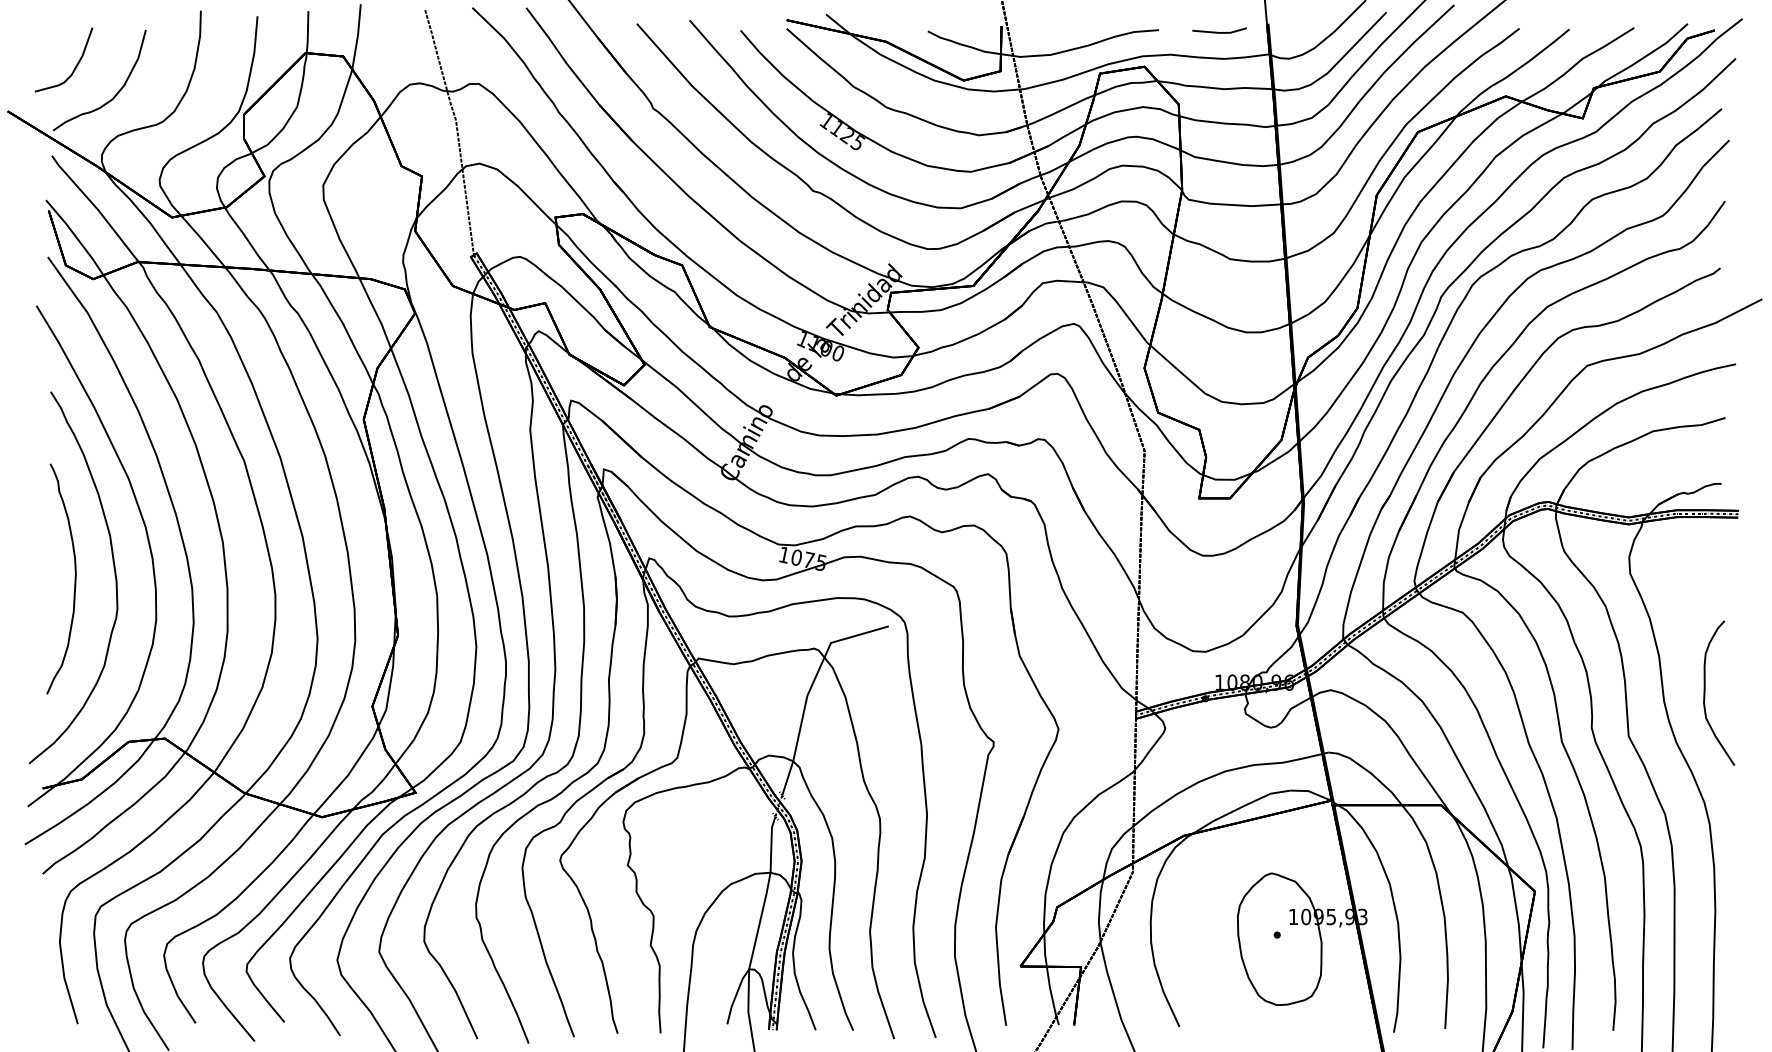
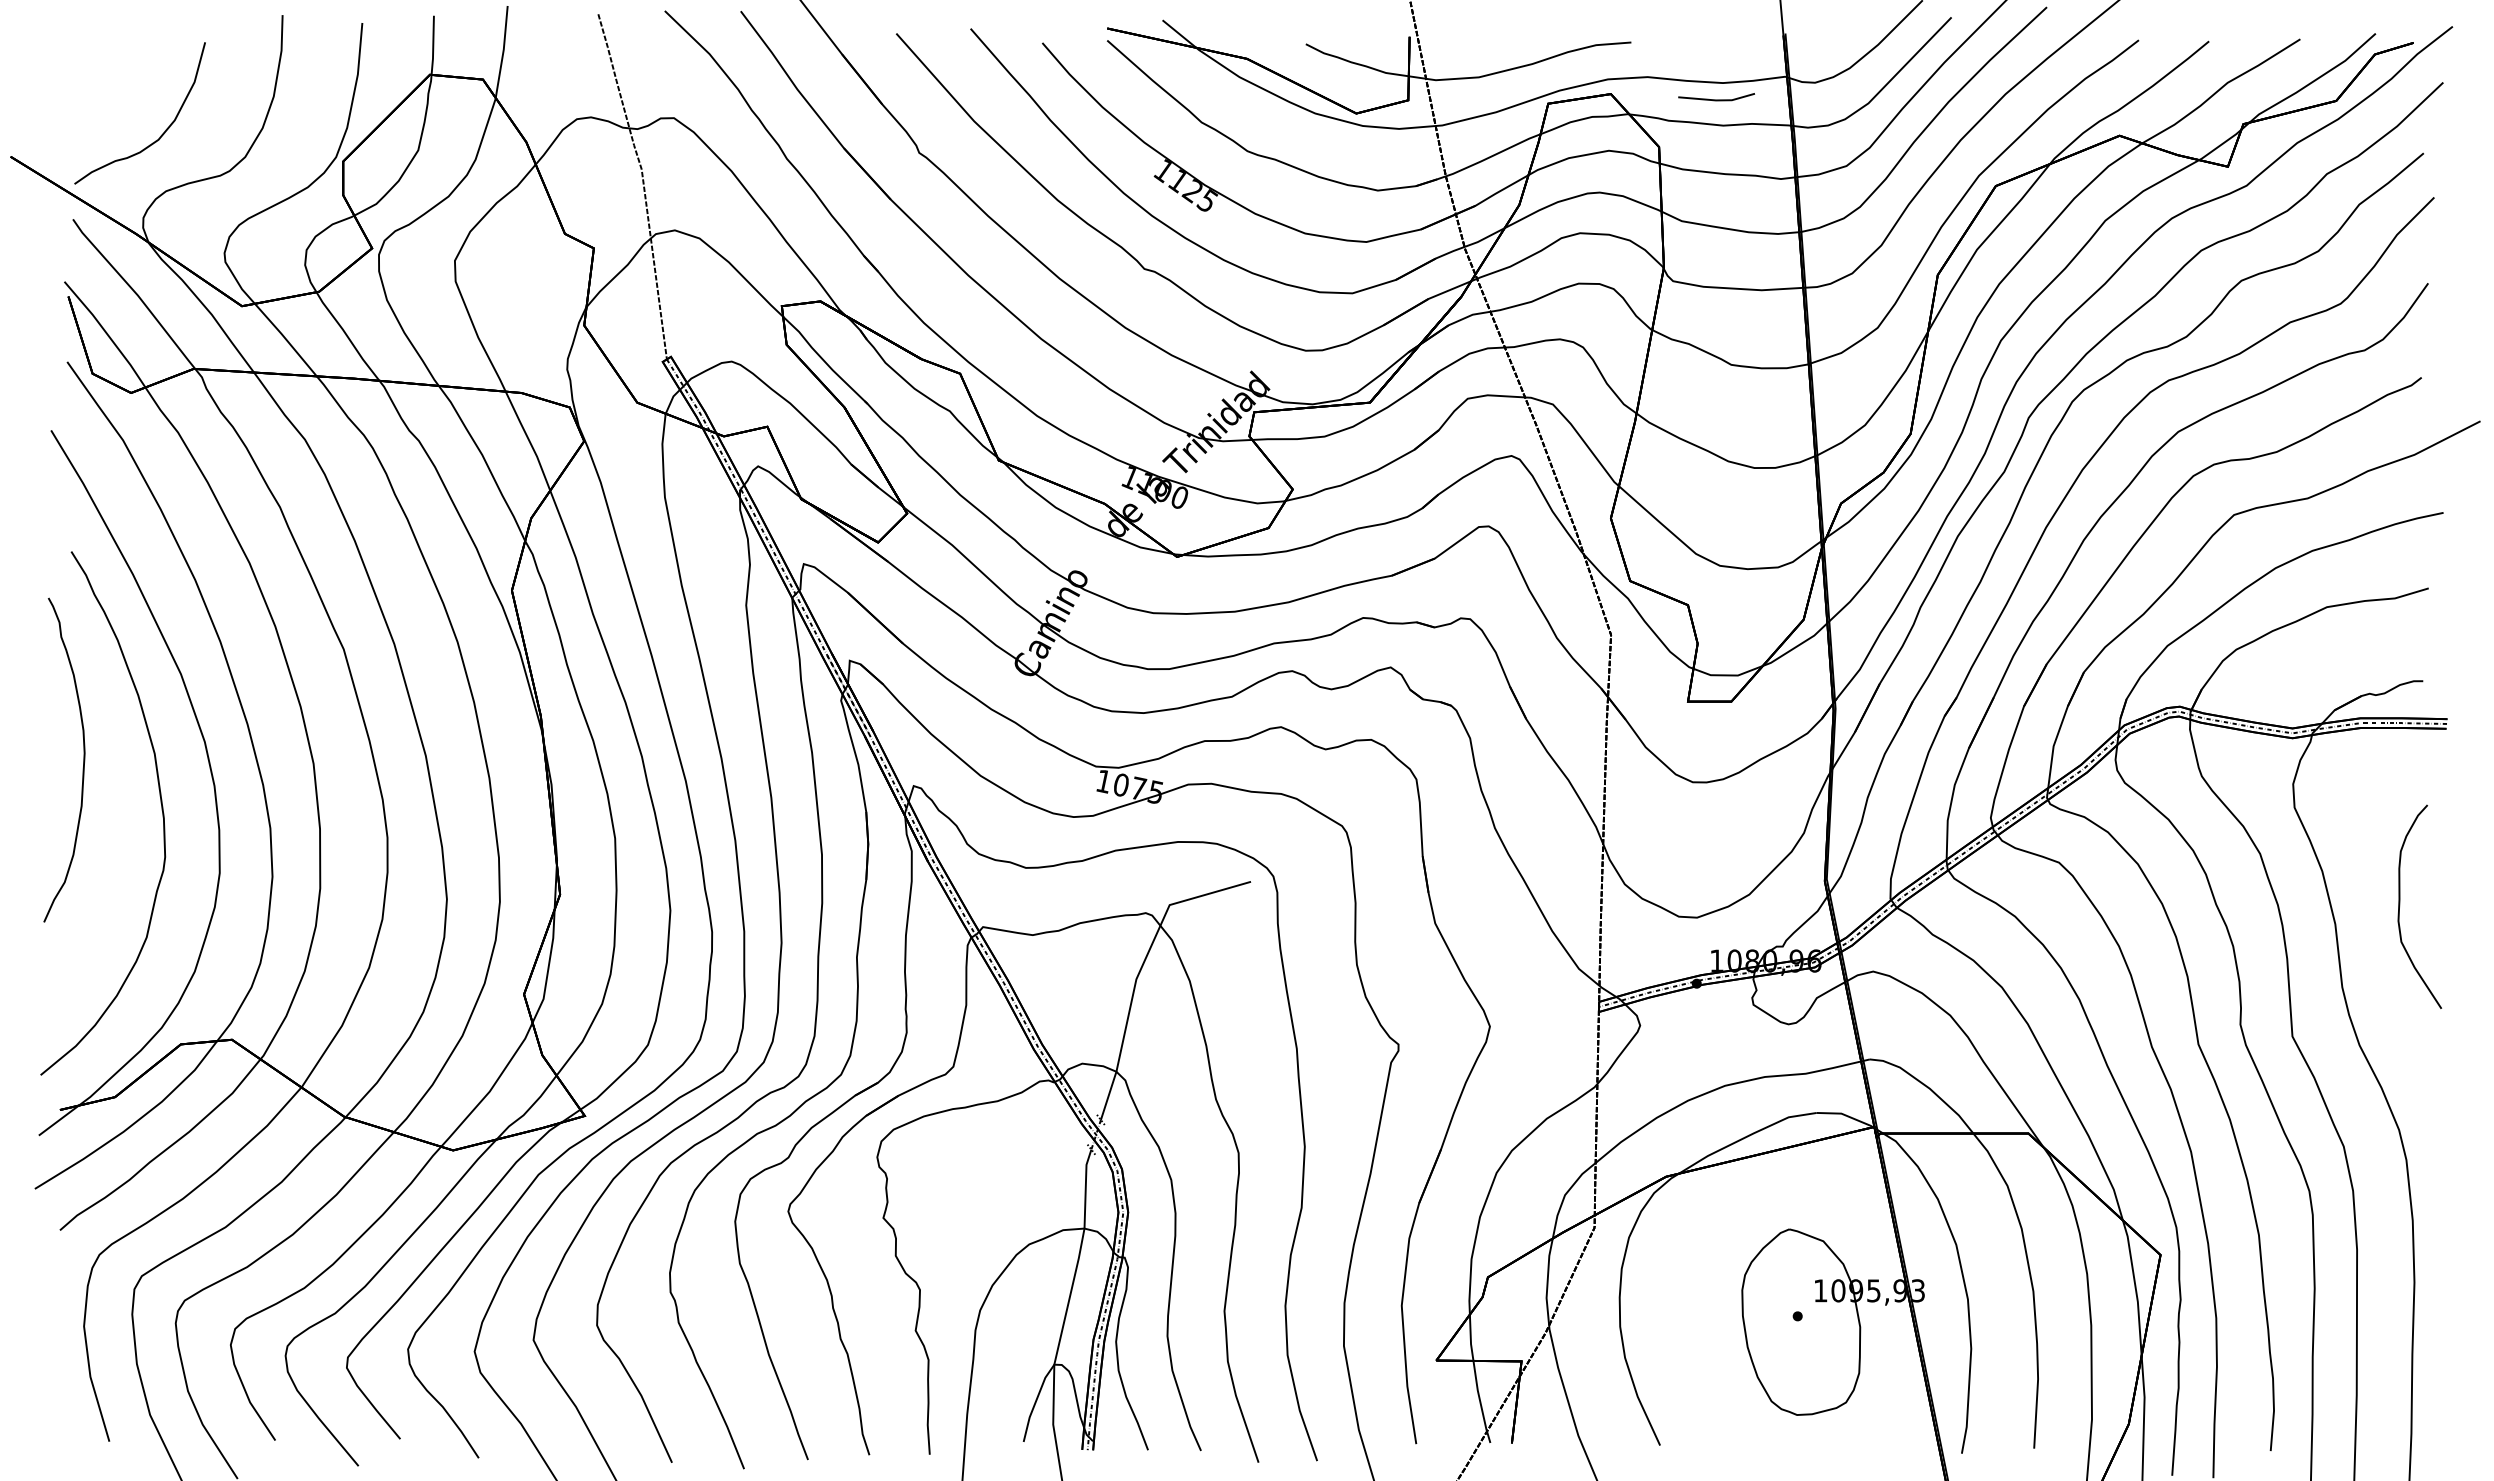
line: (1219, 32) -> (1716, 99), moved
curve: (76, 64) -> (107, 91), removed
curve: (75, 578) -> (83, 759), moved
curve: (1705, 692) -> (2400, 906), moved

